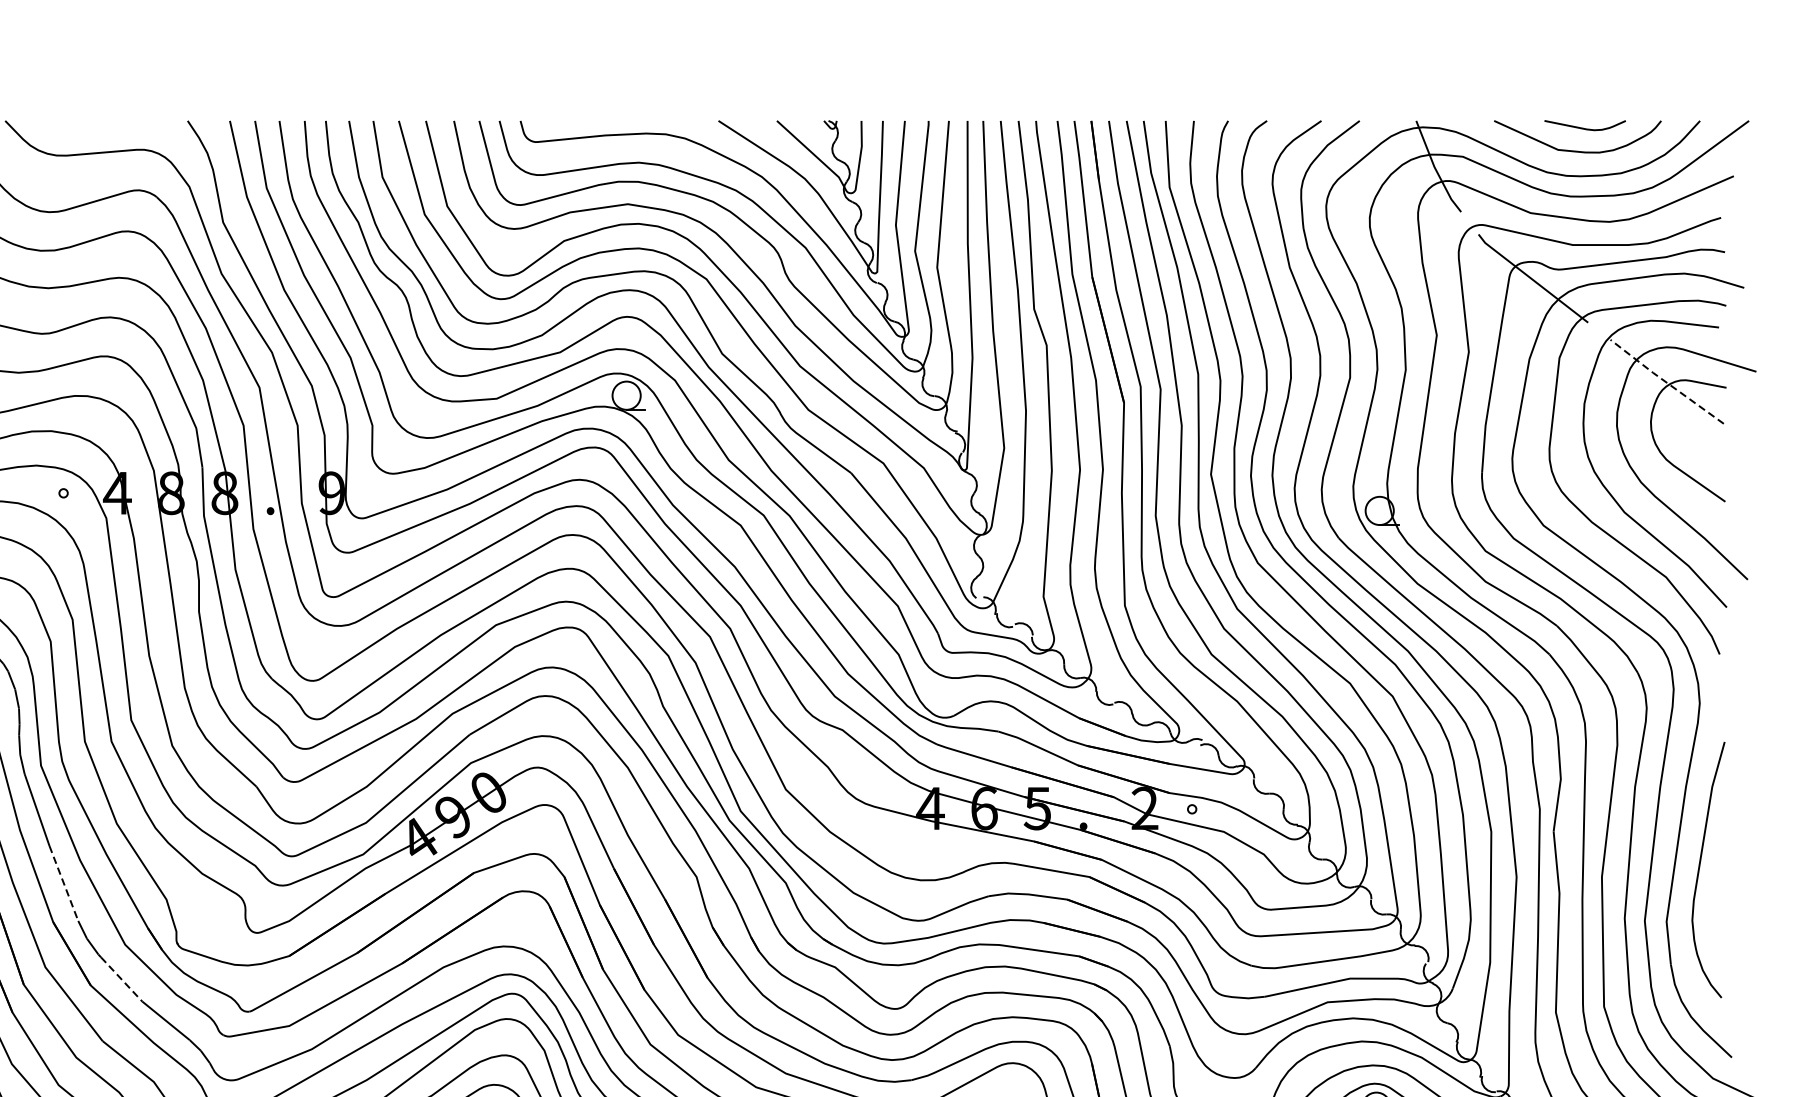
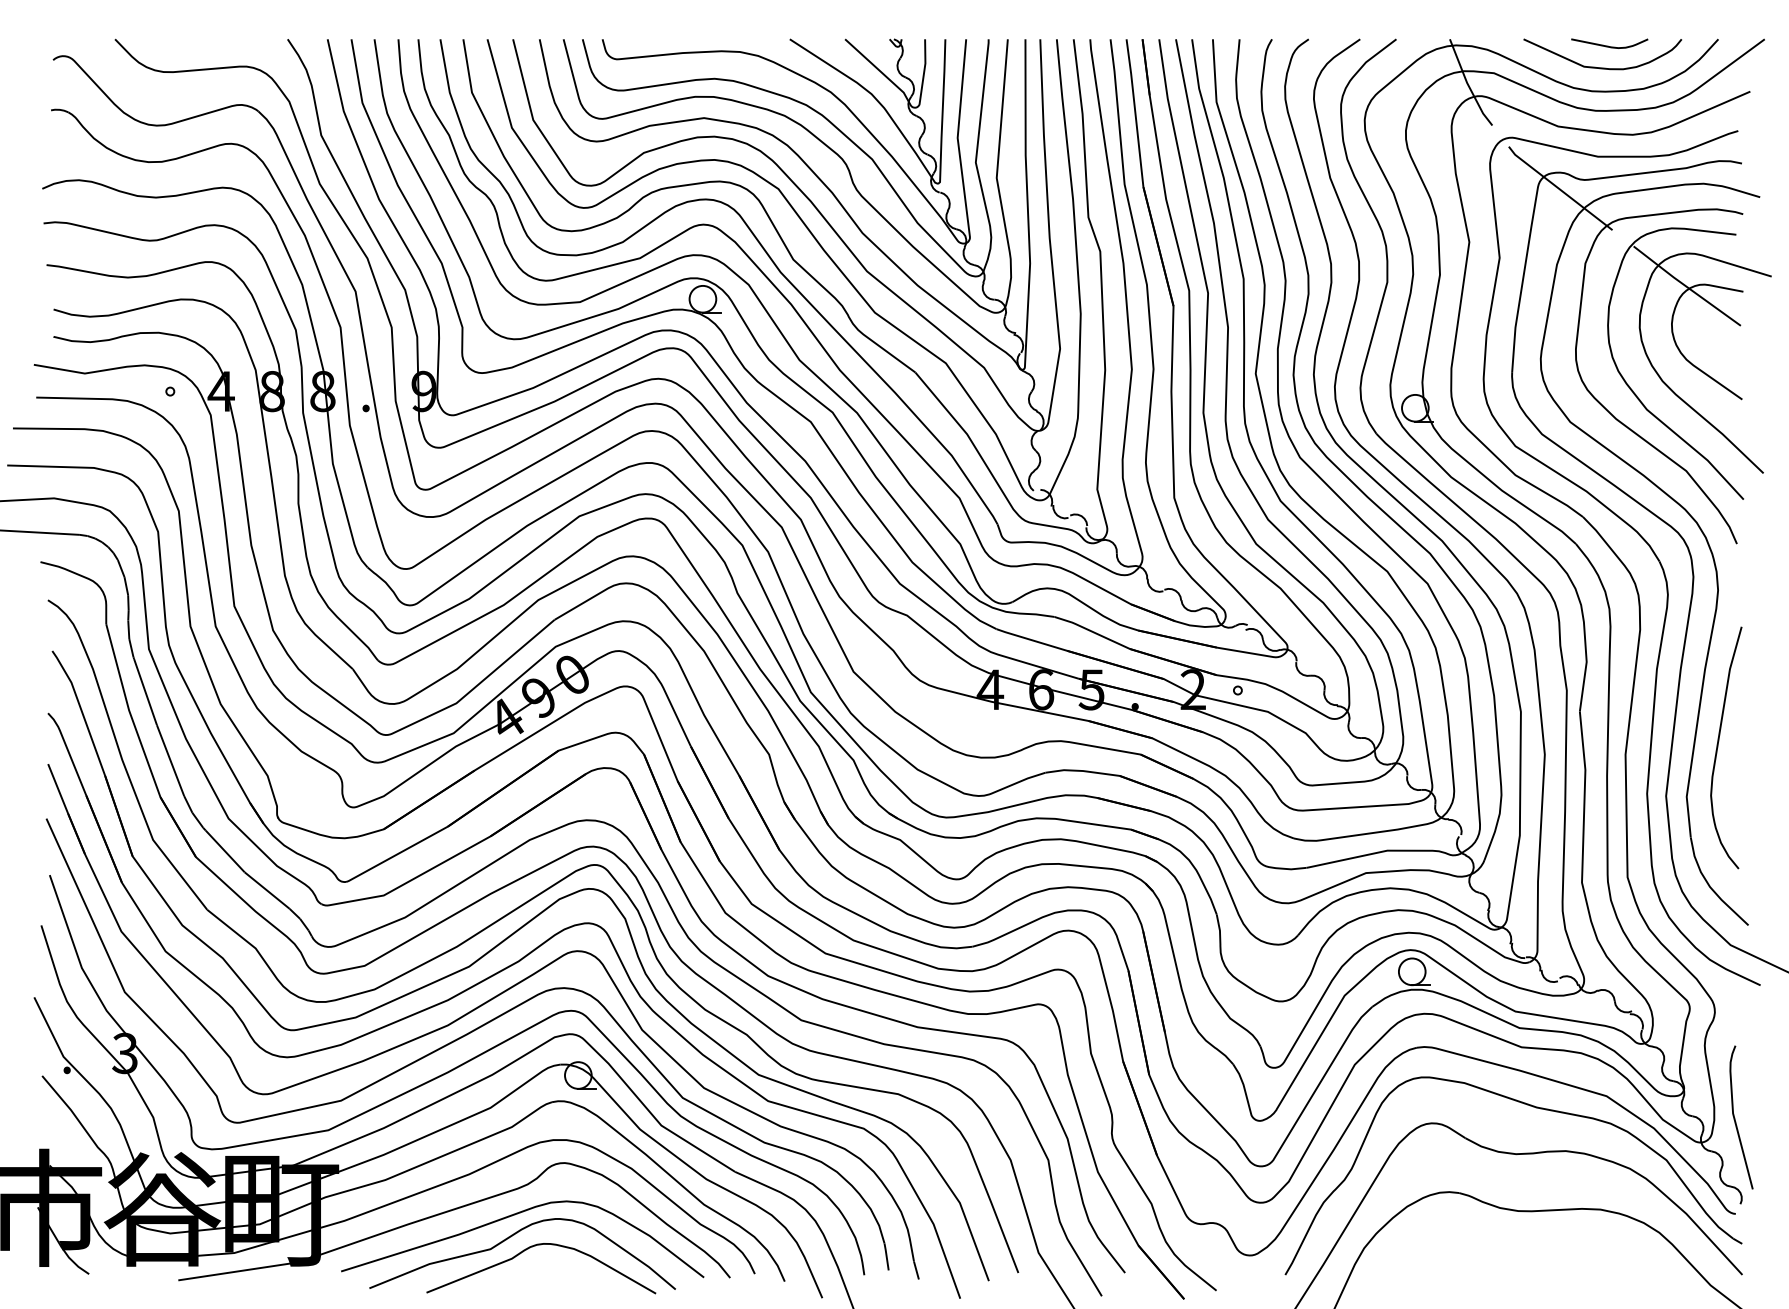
line: (1666, 382) -> (1686, 286), dashed -> solid
line: (63, 883) -> (170, 760), dashed -> solid
line: (121, 979) -> (225, 851), dashed -> solid

